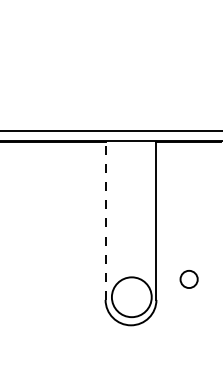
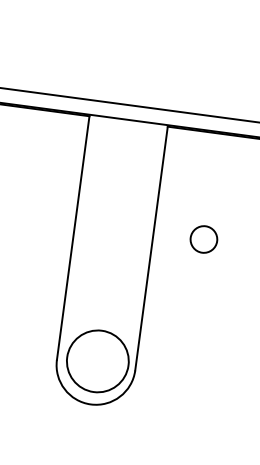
line: (105, 220) -> (73, 237), dashed -> solid
circle: (188, 279) -> (202, 239), moved

